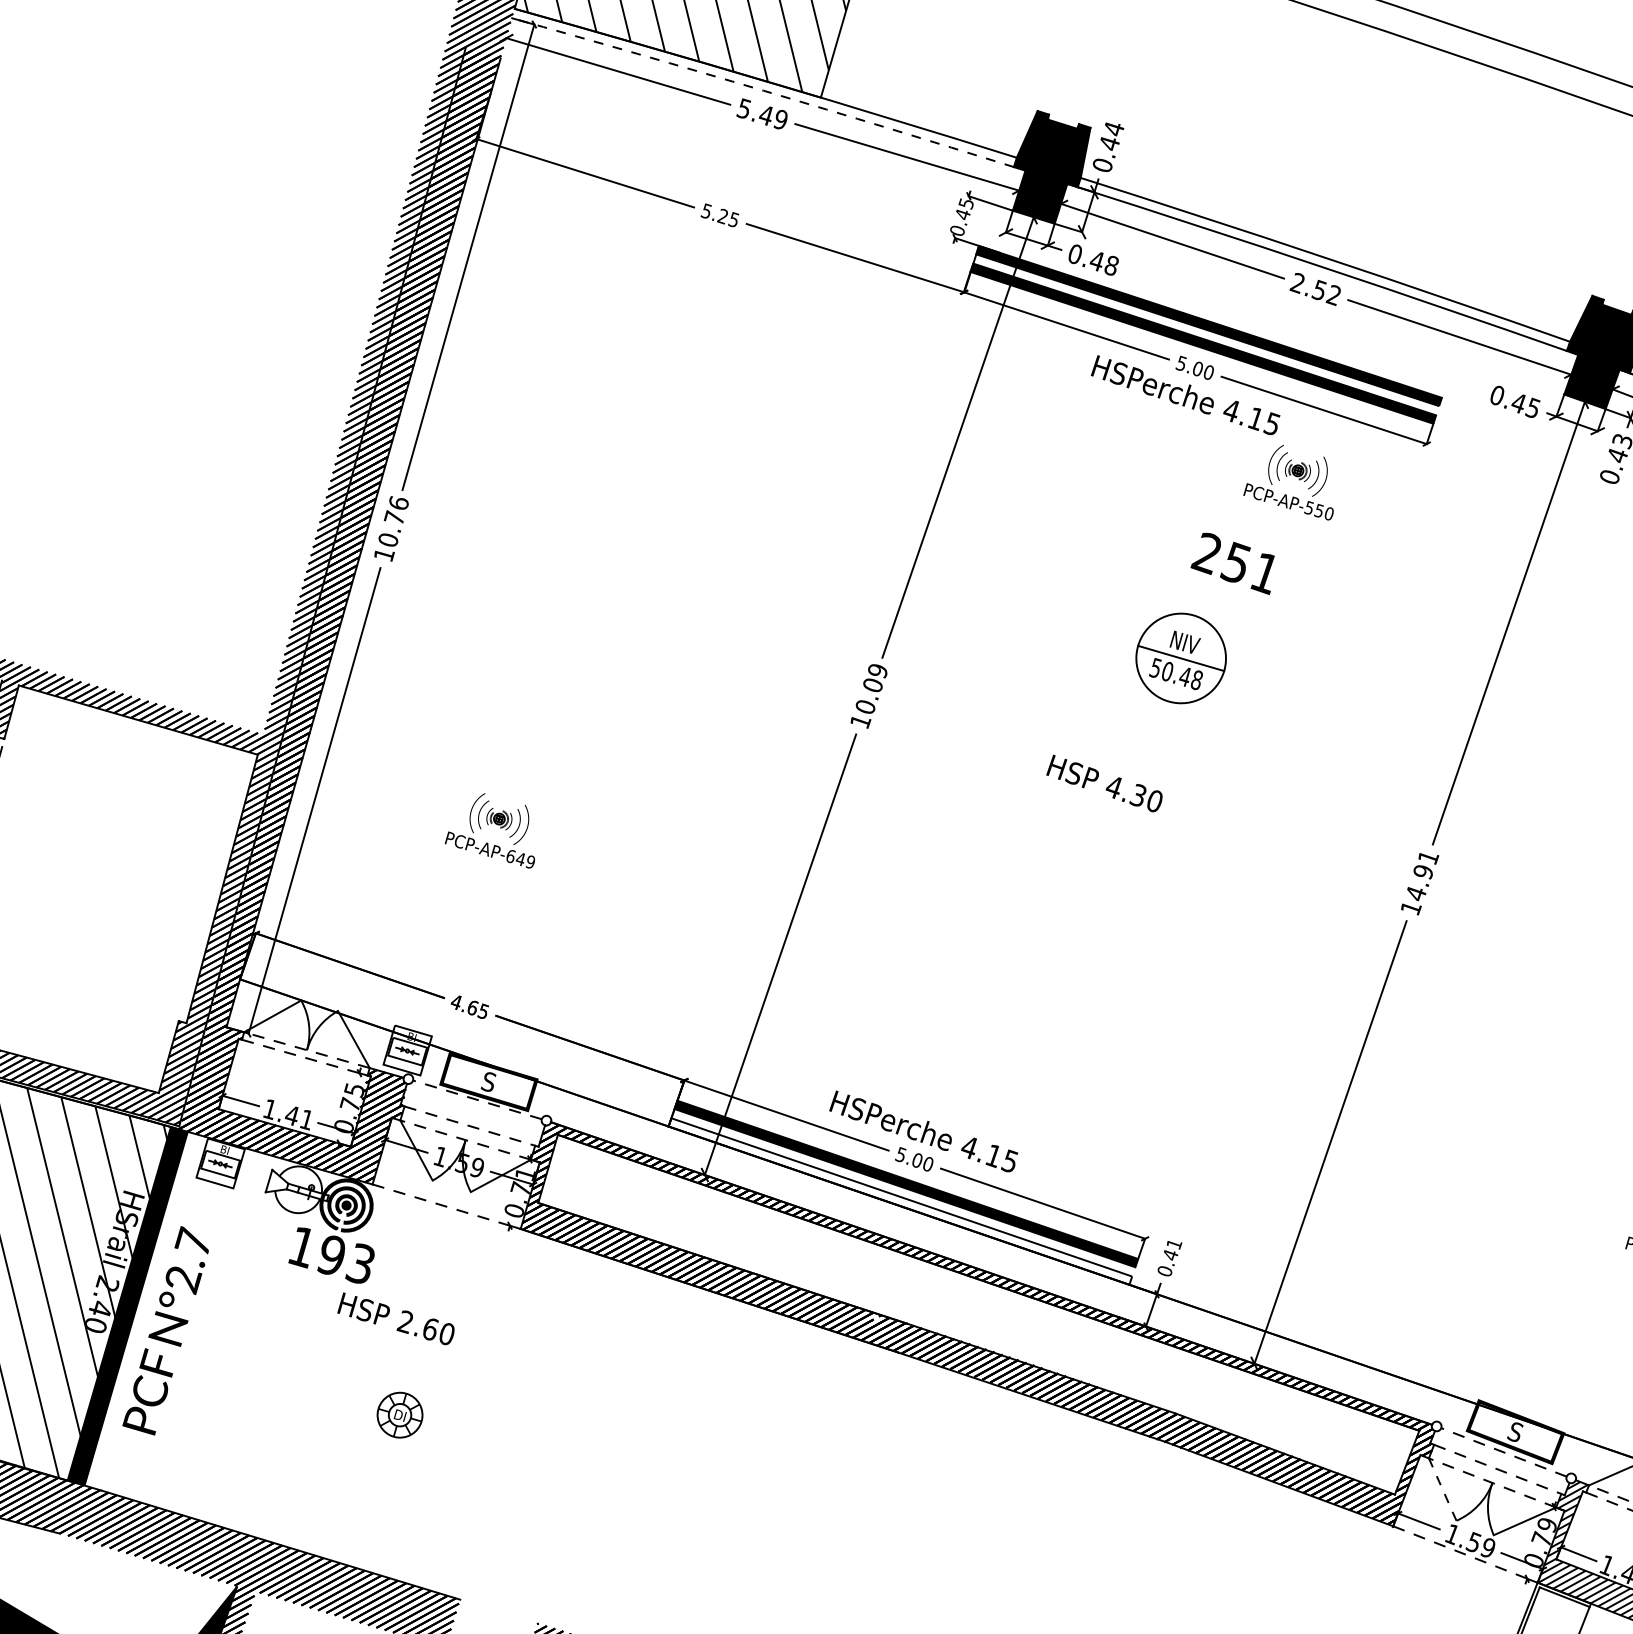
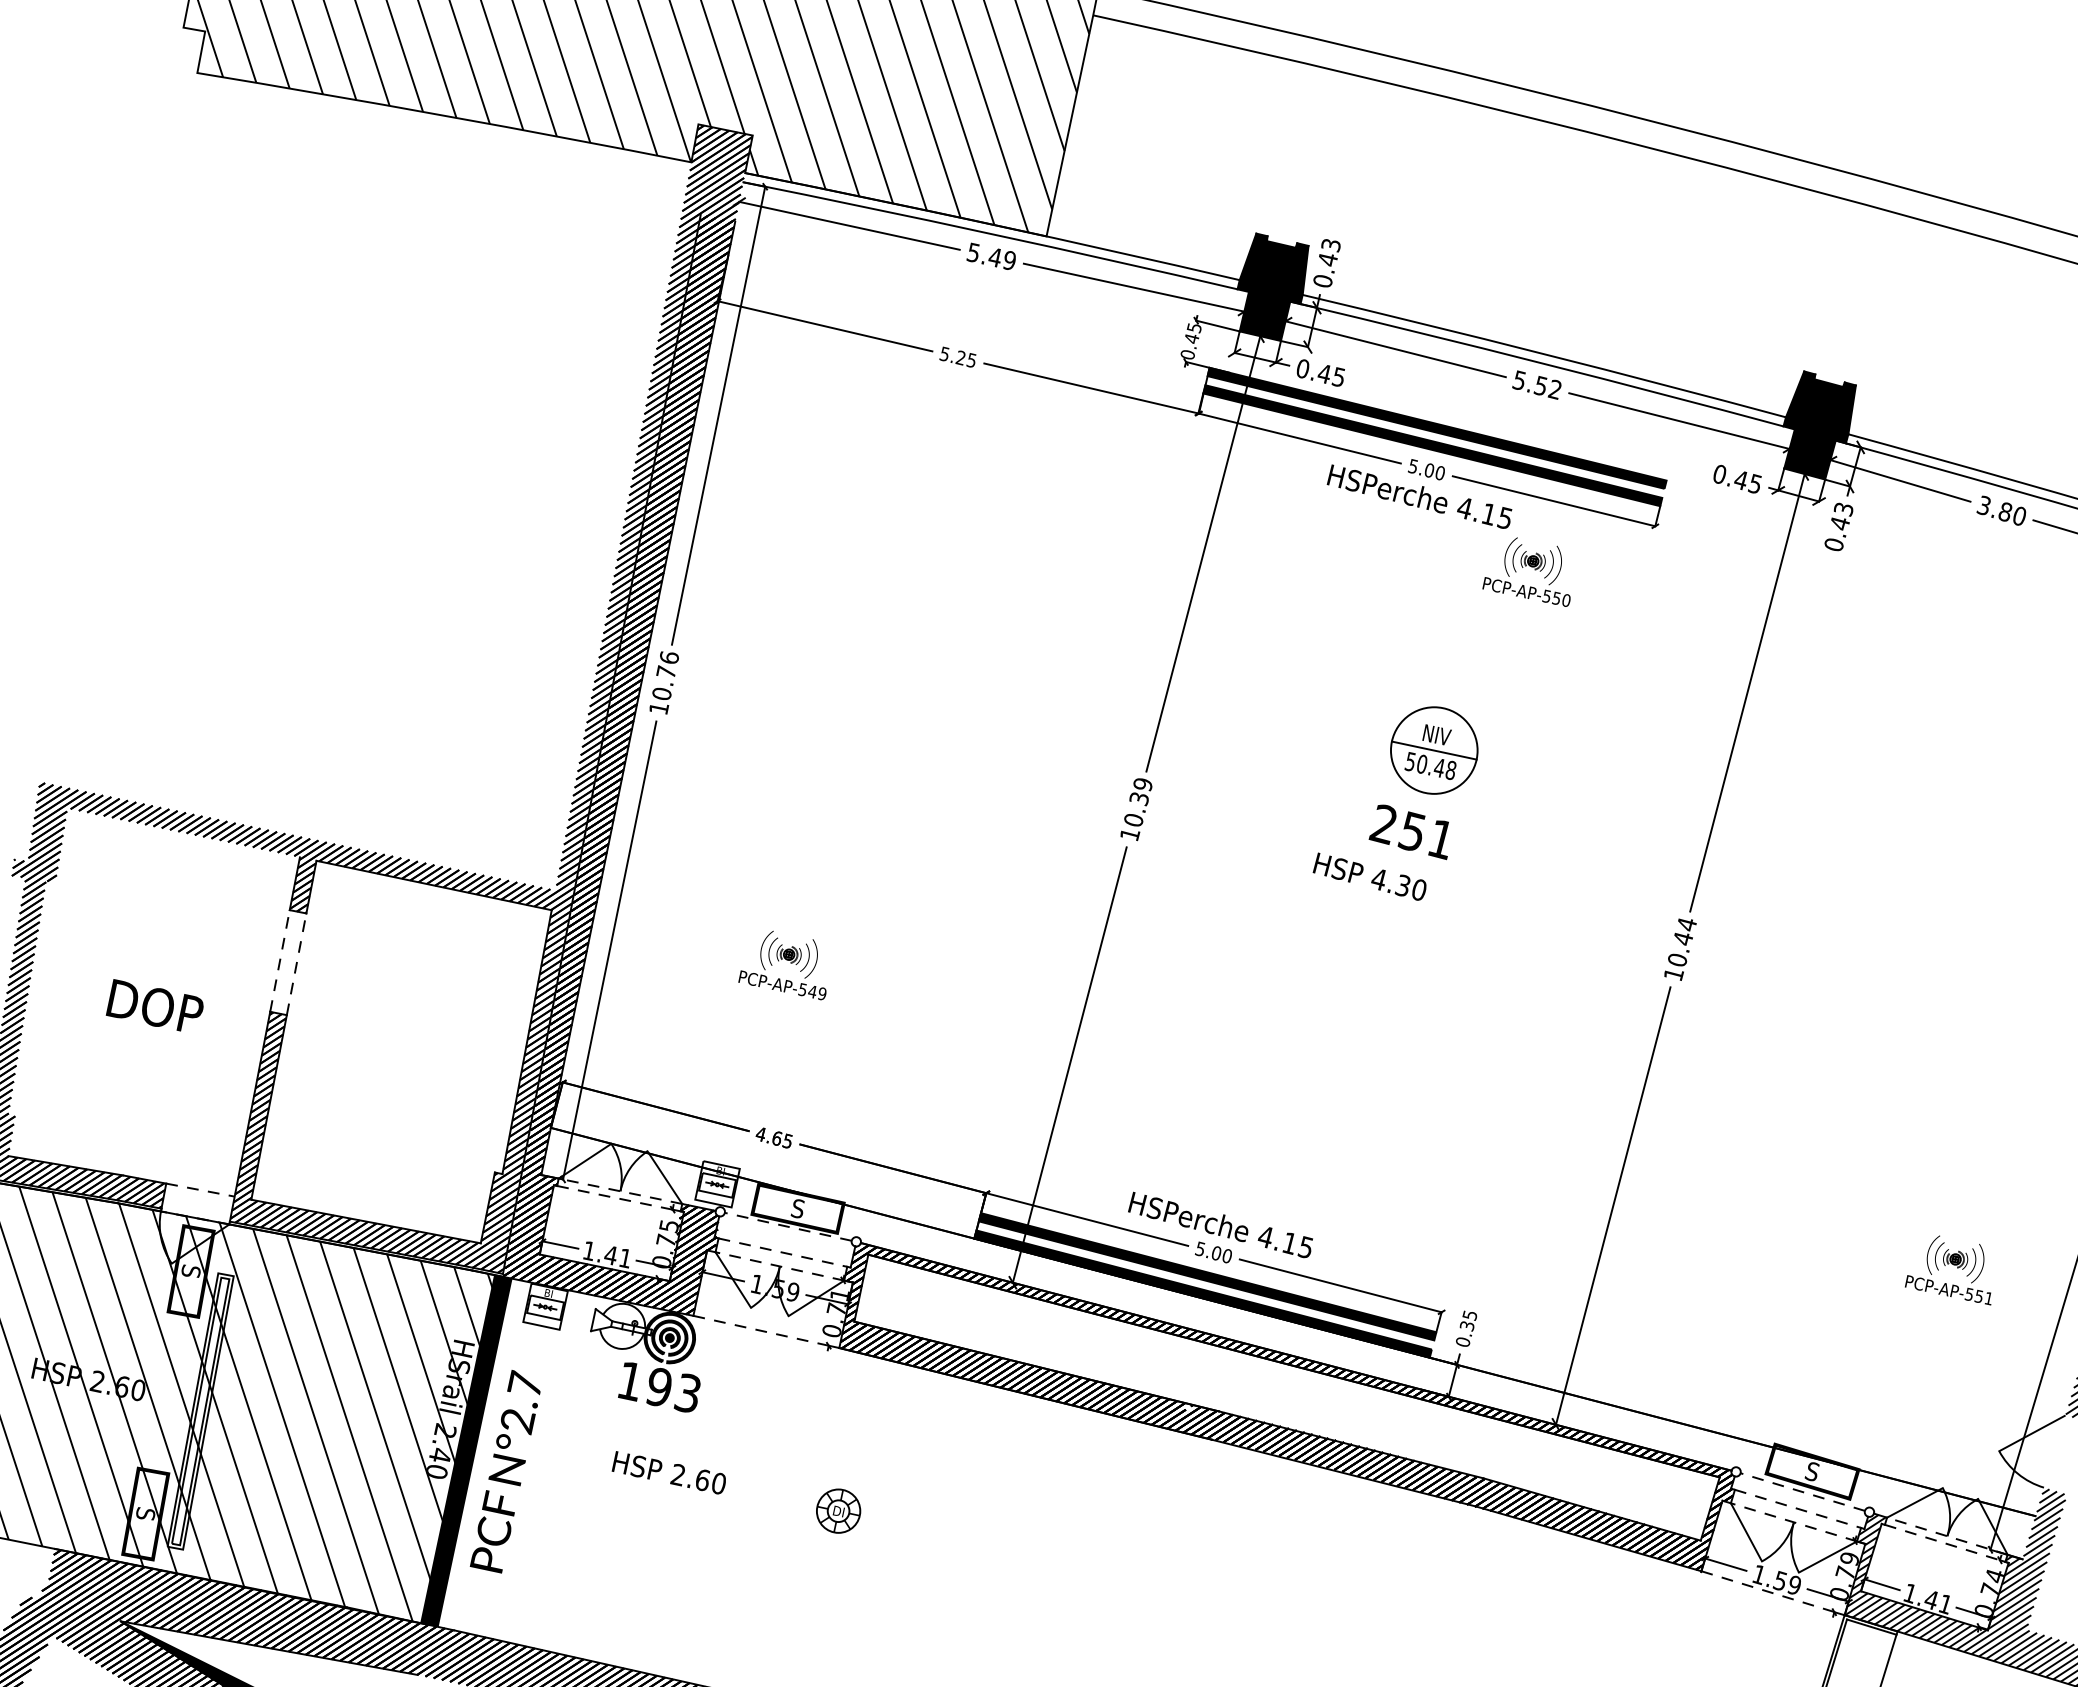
arc: (763, 90) -> (990, 233), dashed -> solid
text: (1113, 129) -> (1330, 245), 0.44 -> 0.43
text: (1111, 264) -> (1338, 376), 0.48 -> 0.45
text: (1296, 283) -> (1518, 380), 2.52 -> 5.52
text: (1232, 563) -> (1408, 832), moved
text: (872, 685) -> (1138, 799), 10.09 -> 10.39
text: (510, 856) -> (802, 989), PCP-AP-649 -> PCP-AP-549
text: (1422, 875) -> (1682, 942), 14.91 -> 10.44
fill: (899, 1200) -> (1202, 1293), added
text: (1172, 1249) -> (1468, 1320), 0.41 -> 0.35
text: (395, 1318) -> (668, 1472), moved
part: (400, 1414) -> (838, 1510), moved
line: (1442, 1489) -> (1746, 1532), dashed -> solid

